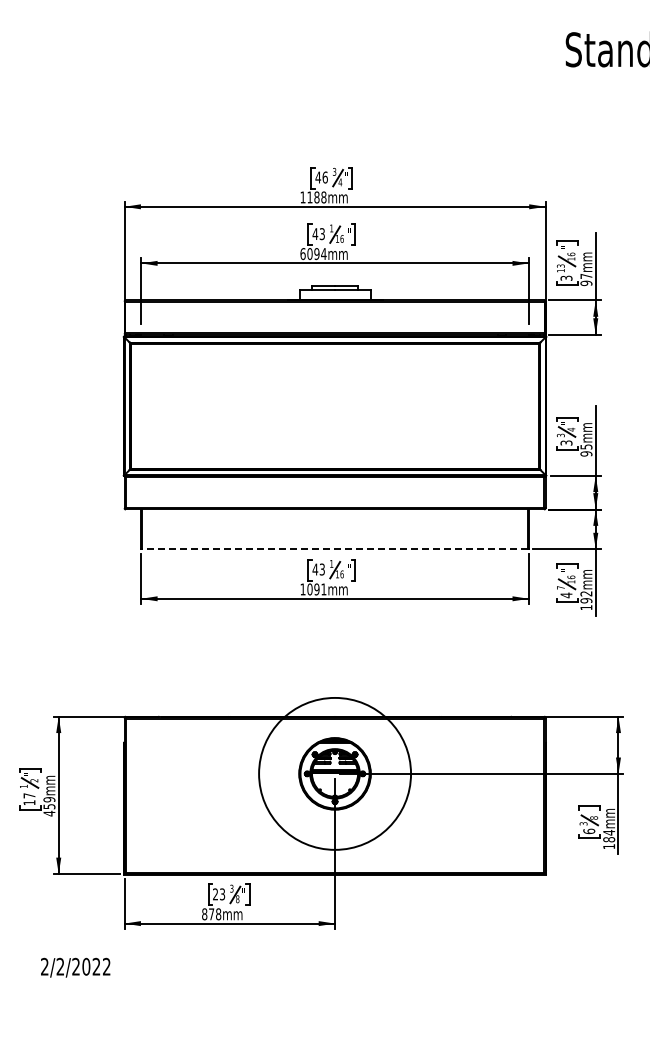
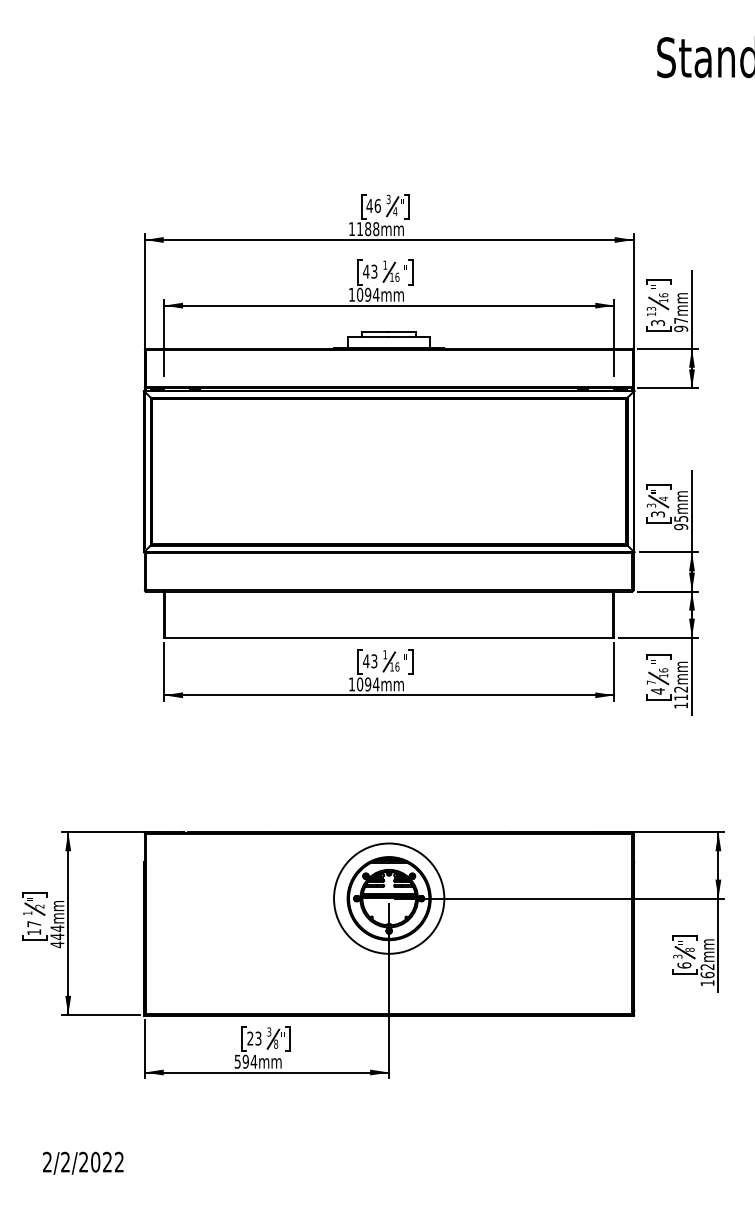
text: (302, 254) -> (351, 295), 6094mm -> 1094mm
line: (335, 549) -> (389, 638), dashed -> solid
text: (323, 589) -> (375, 684), 1091mm -> 1094mm
text: (586, 600) -> (681, 697), 192mm -> 112mm
circle: (334, 773) -> (388, 898), size x0.62
text: (49, 802) -> (57, 931), 459mm -> 444mm
text: (609, 835) -> (707, 970), 184mm -> 162mm
text: (211, 914) -> (245, 1061), 878mm -> 594mm
text: (75, 967) -> (83, 1163), moved

